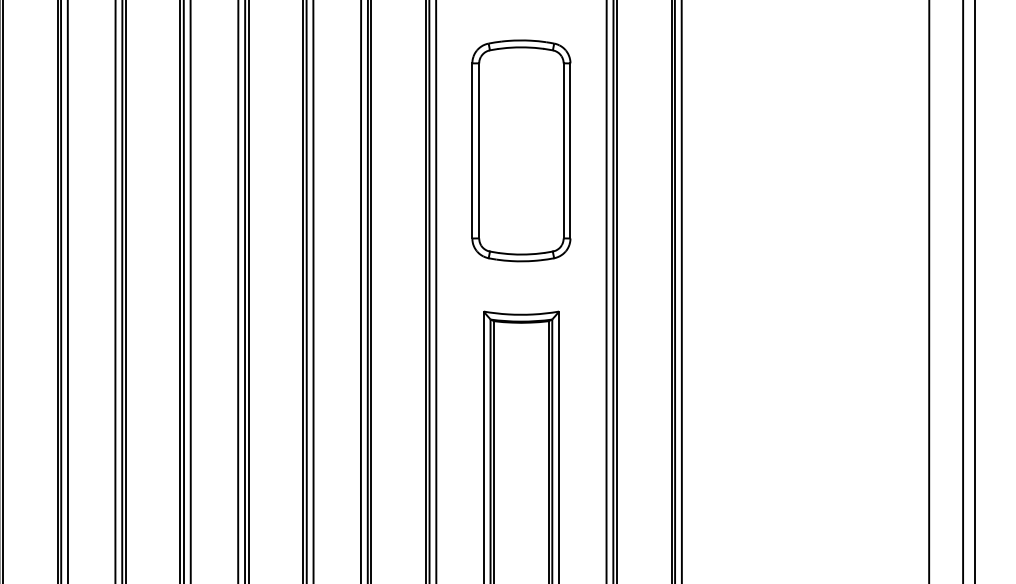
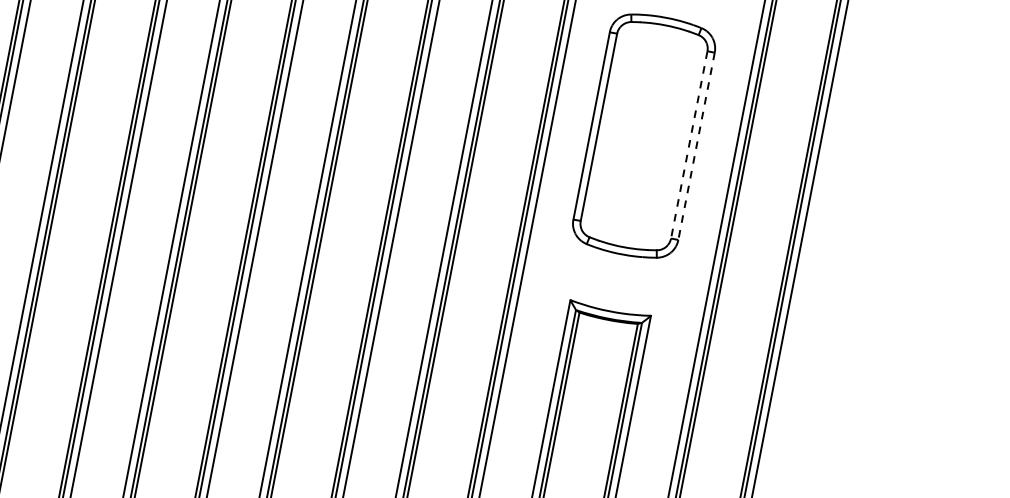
line: (563, 150) -> (689, 144), solid -> dashed
line: (570, 150) -> (696, 145), solid -> dashed

